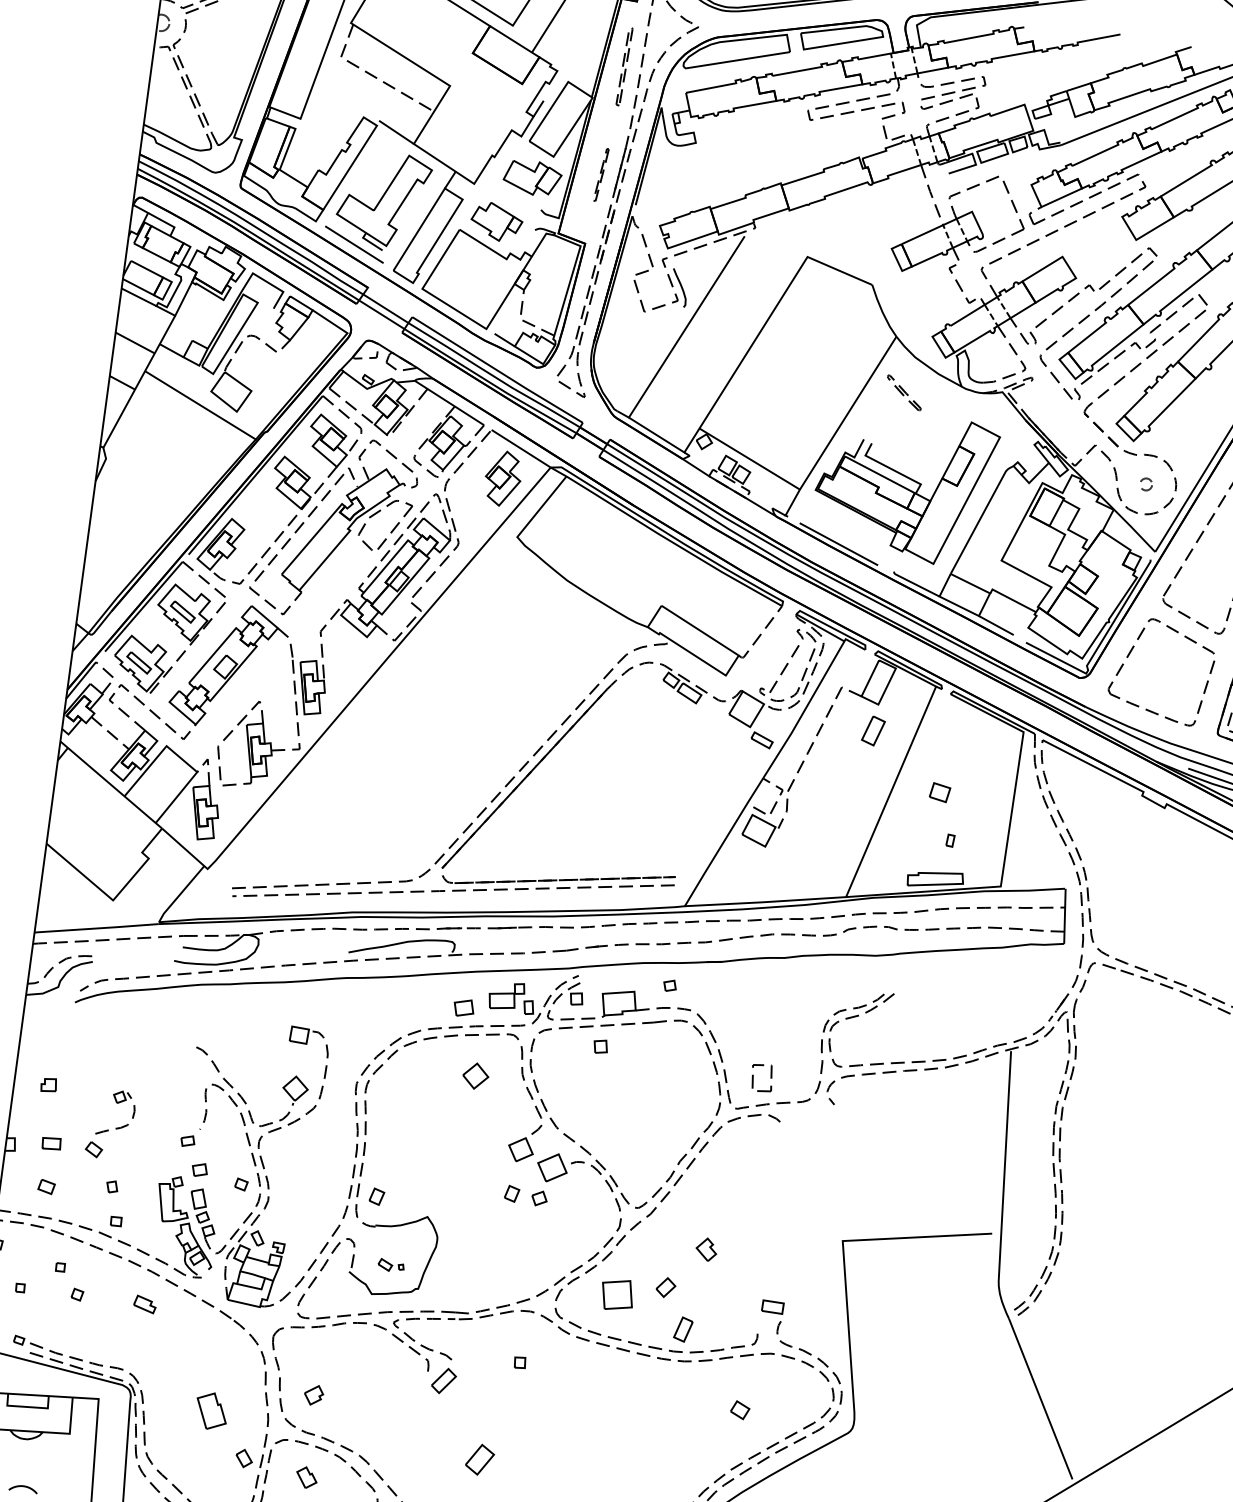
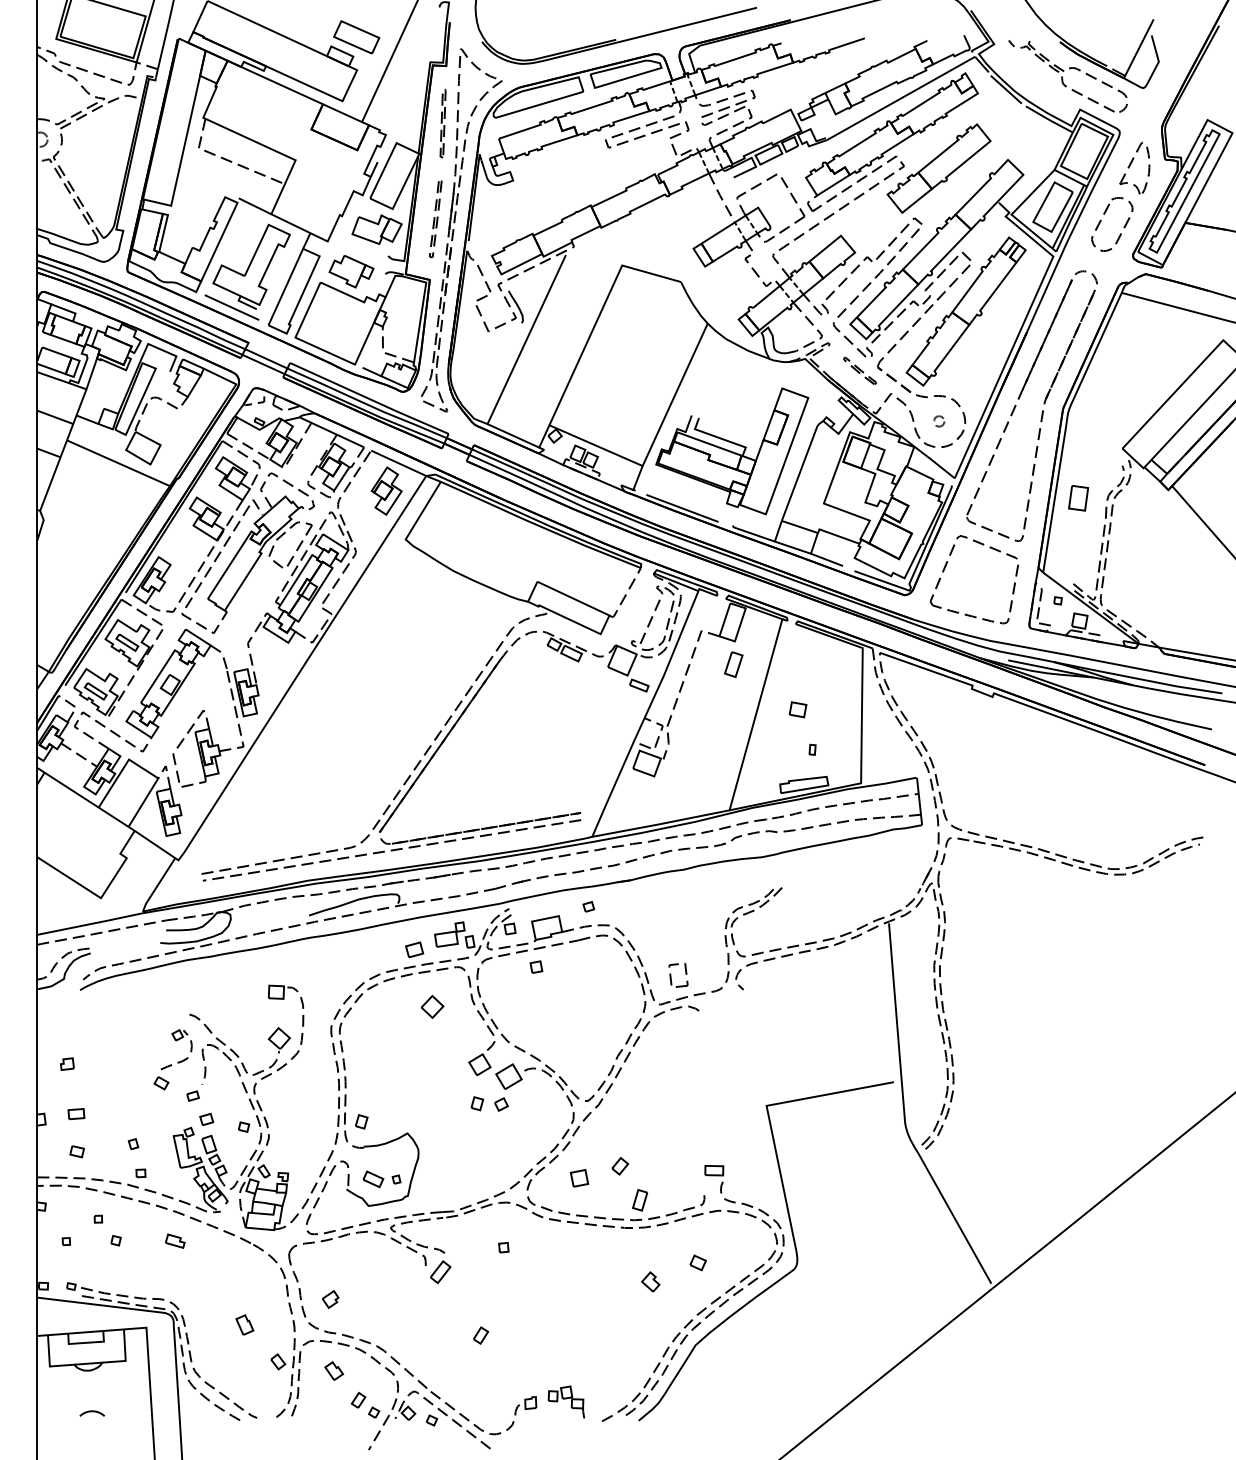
part: (600, 175) -> (435, 219), size x1.67
part: (903, 392) -> (859, 370), moved
part: (110, 1124) -> (172, 1059), moved
part: (706, 1249) -> (650, 1281), moved
part: (390, 1265) -> (381, 1179), size x1.67
part: (617, 1295) -> (579, 1178), size x0.62
part: (211, 1410) -> (244, 1324), size x0.62
part: (480, 1459) -> (481, 1335), size x0.62

